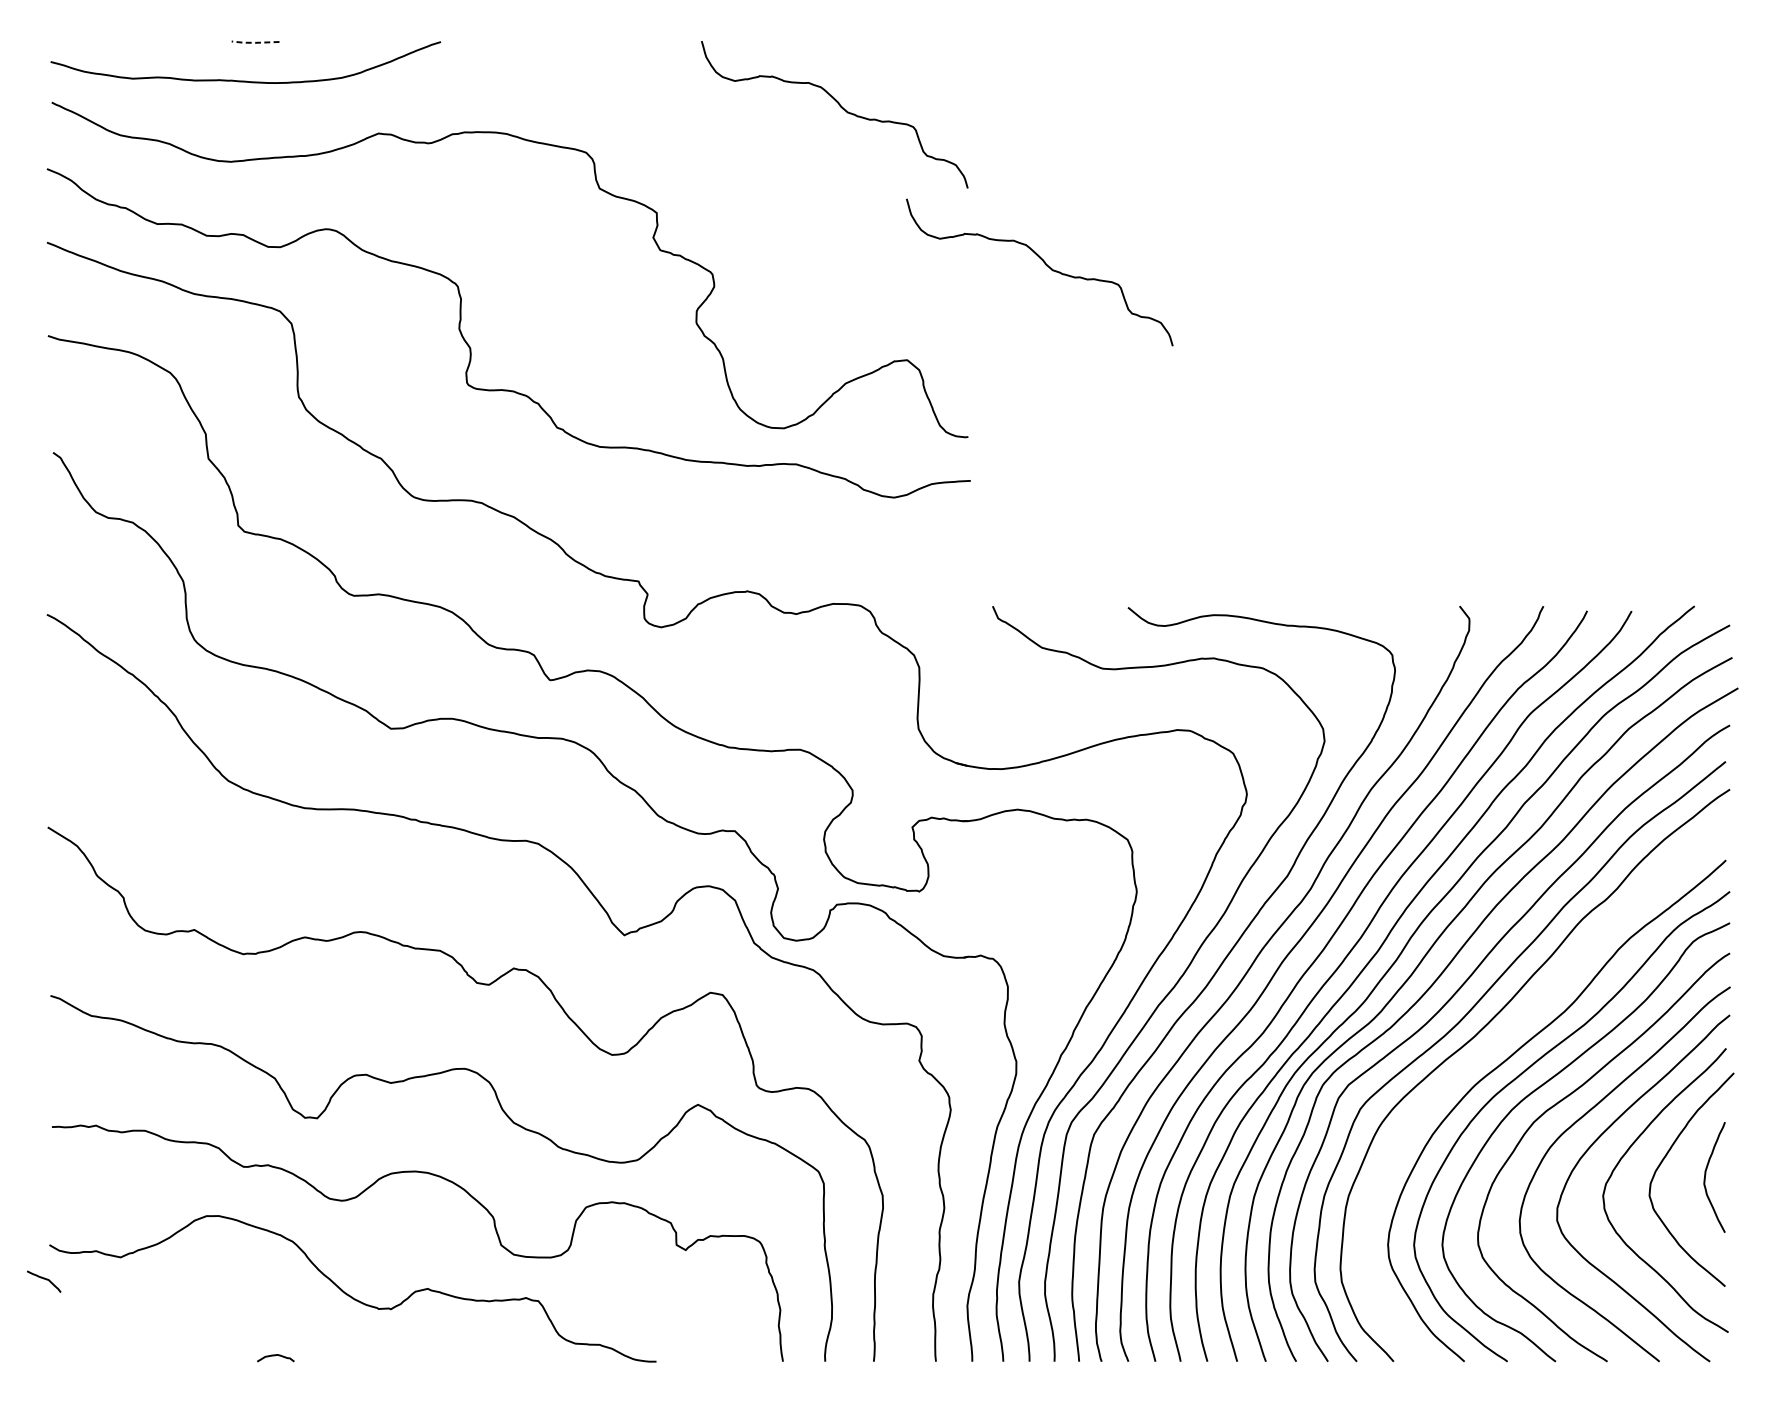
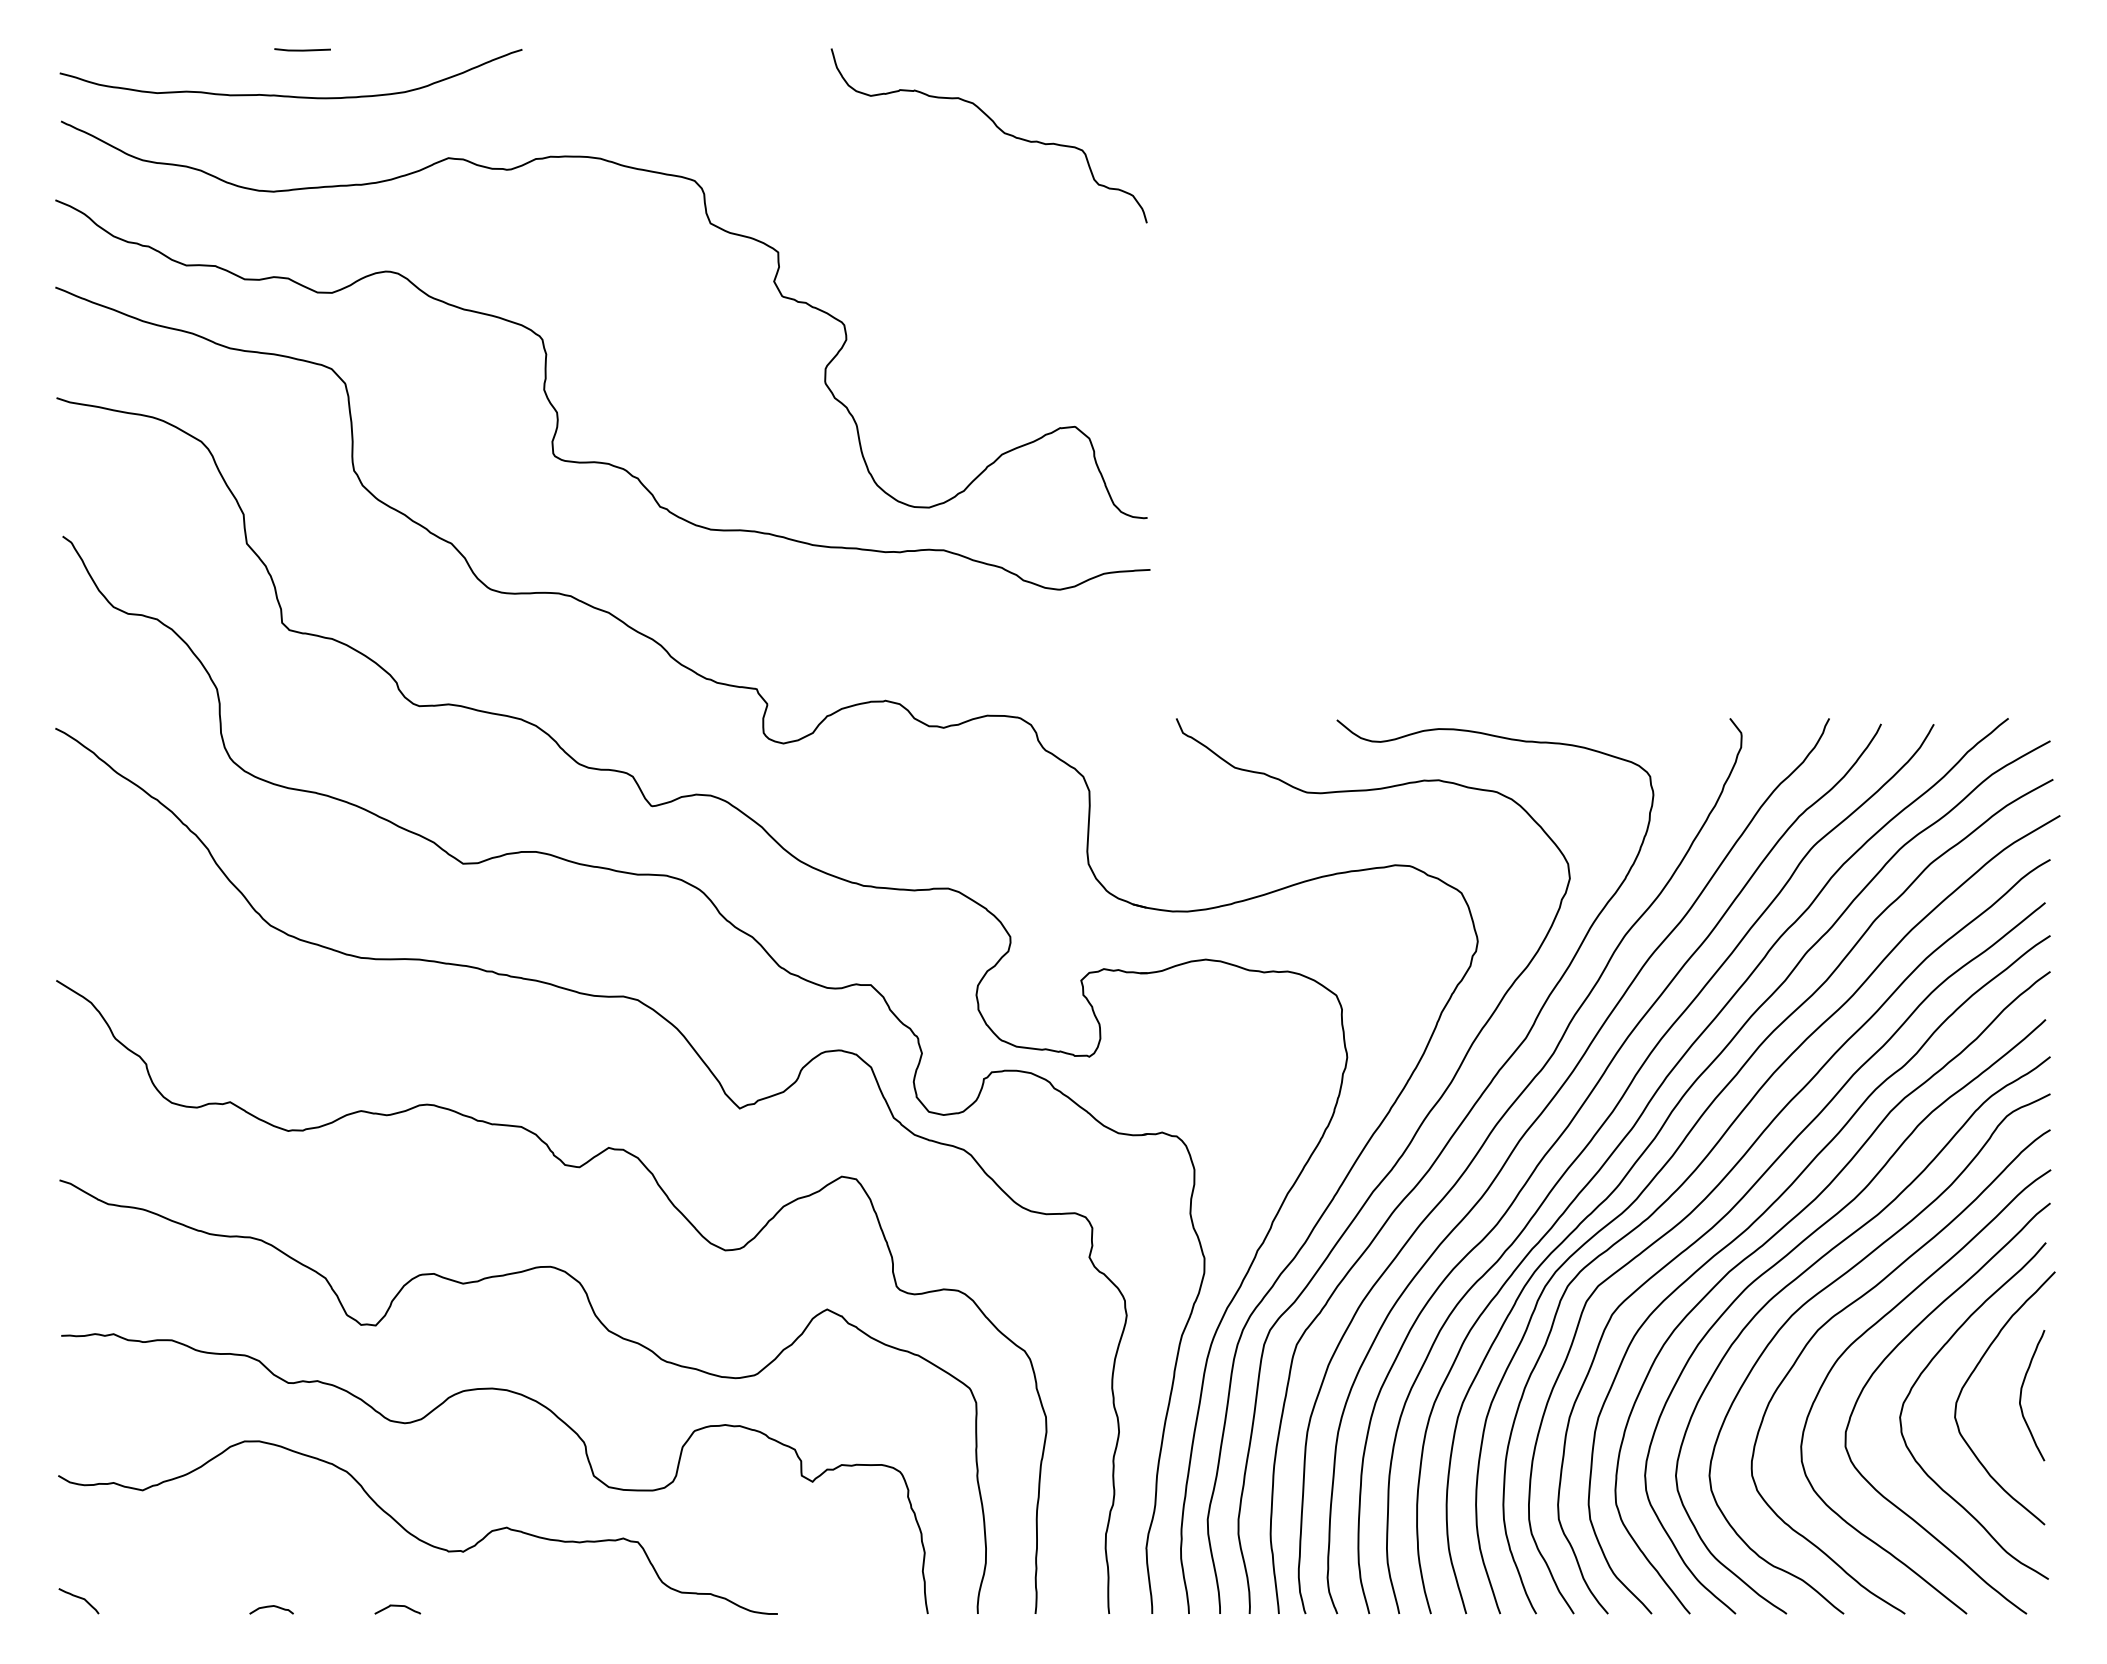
line: (254, 42) -> (301, 50), dashed -> solid
curve: (1045, 265) -> (1239, 314), removed
curve: (1502, 1039) -> (1780, 1231), added
curve: (43, 1279) -> (78, 1598), moved
curve: (335, 1355) -> (397, 1606), added
curve: (275, 1356) -> (271, 1607), moved

